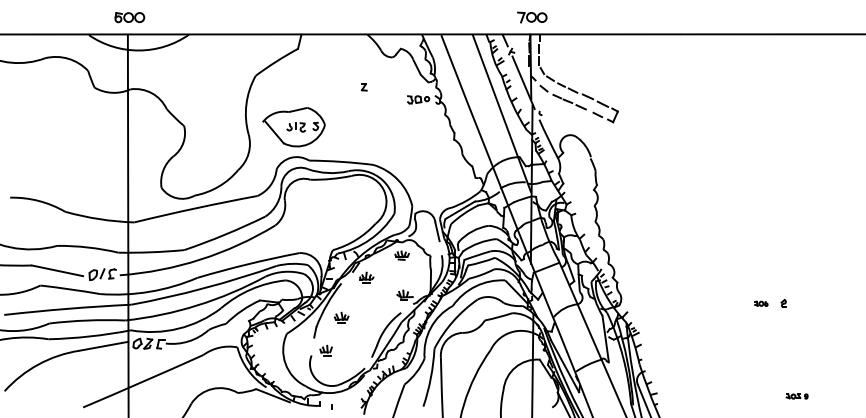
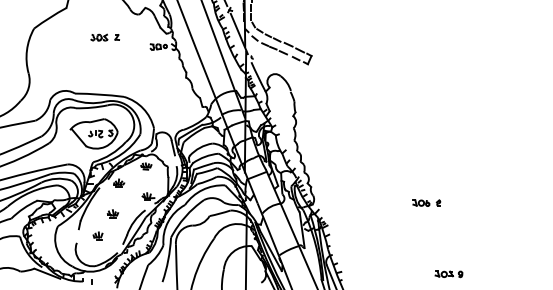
part: (340, 87) -> (99, 37), added
part: (293, 127) -> (93, 134), moved
part: (761, 303) -> (421, 203), size x1.67
part: (341, 317) -> (112, 213), moved
part: (325, 350) -> (97, 236), moved
part: (796, 396) -> (448, 274), size x1.67

